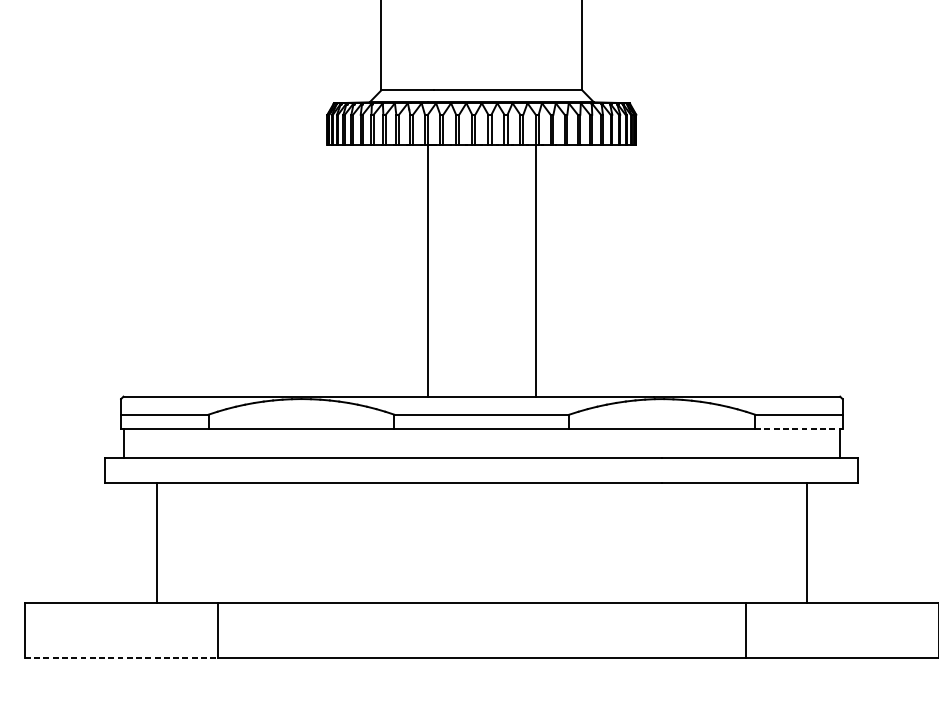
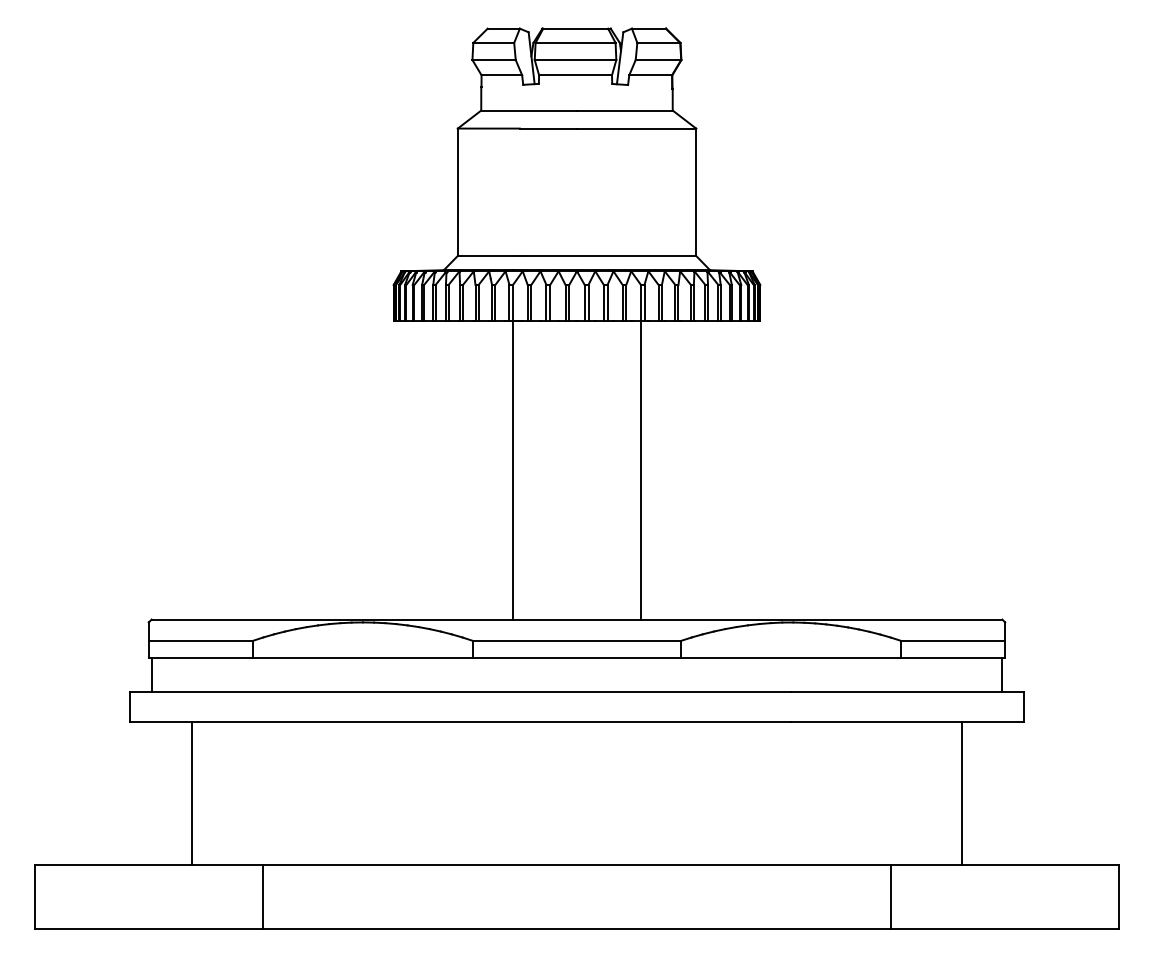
line: (799, 429) -> (953, 658), dashed -> solid
line: (121, 657) -> (149, 929), dashed -> solid

